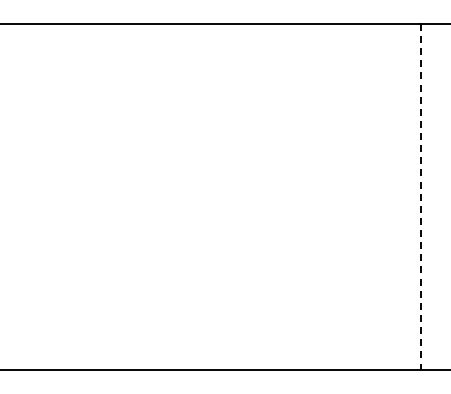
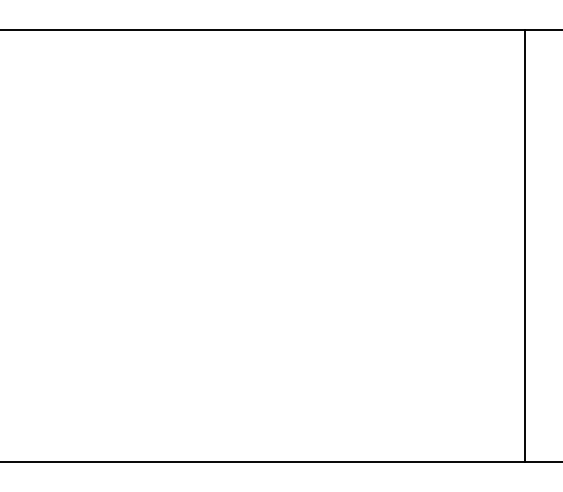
line: (420, 197) -> (524, 246), dashed -> solid

